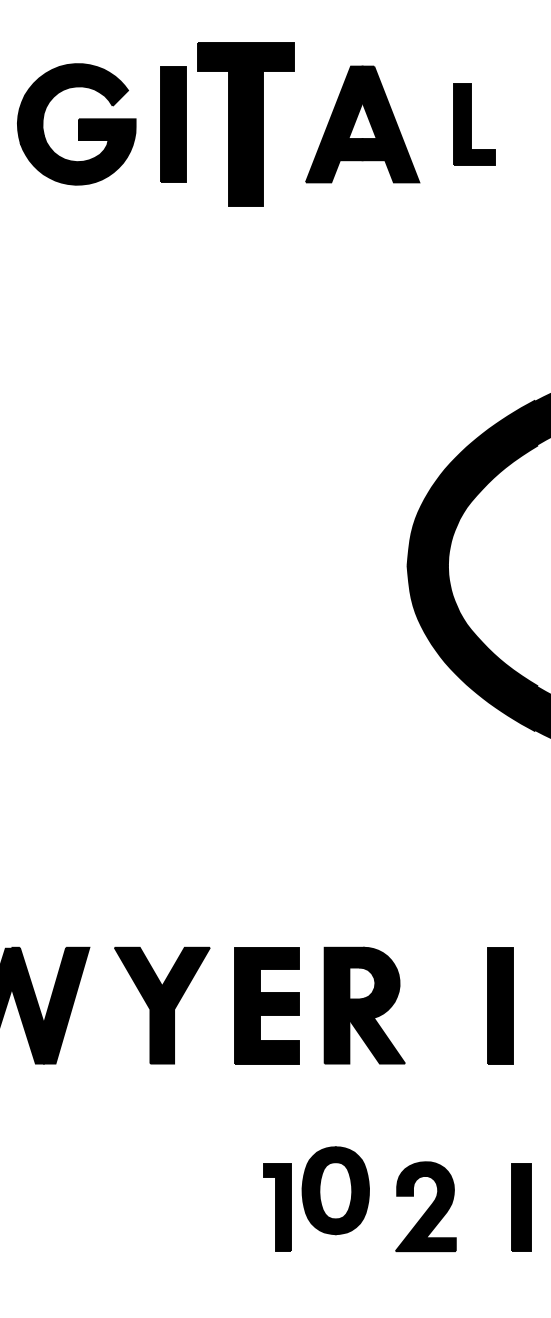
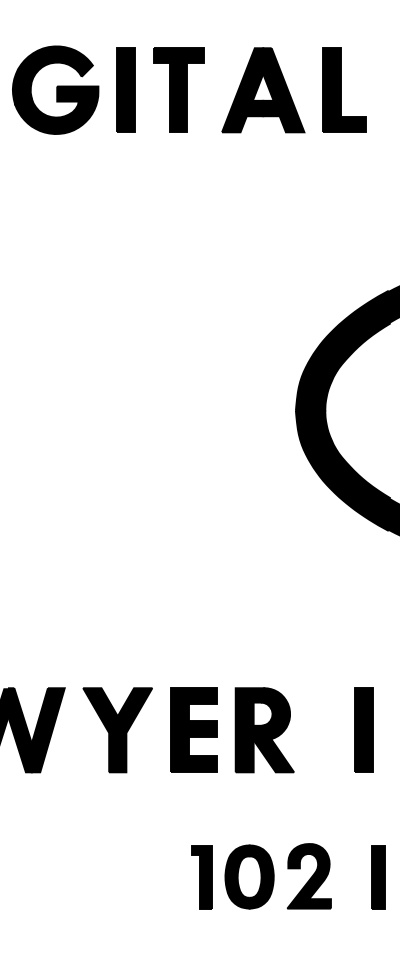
part: (245, 124) -> (178, 90), size x0.71
part: (474, 124) -> (344, 90), size x1.43
part: (335, 1190) -> (249, 876), moved

